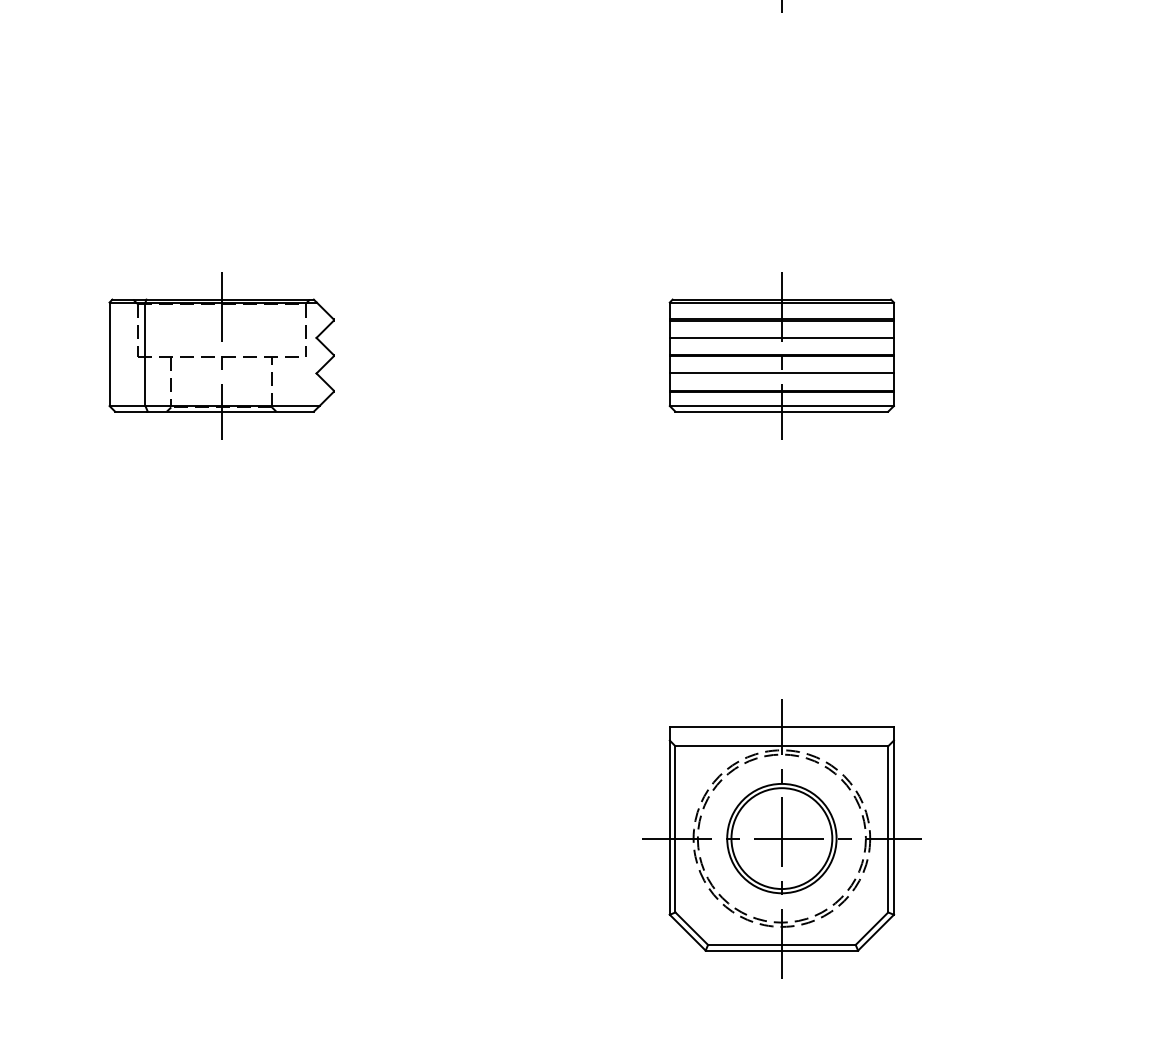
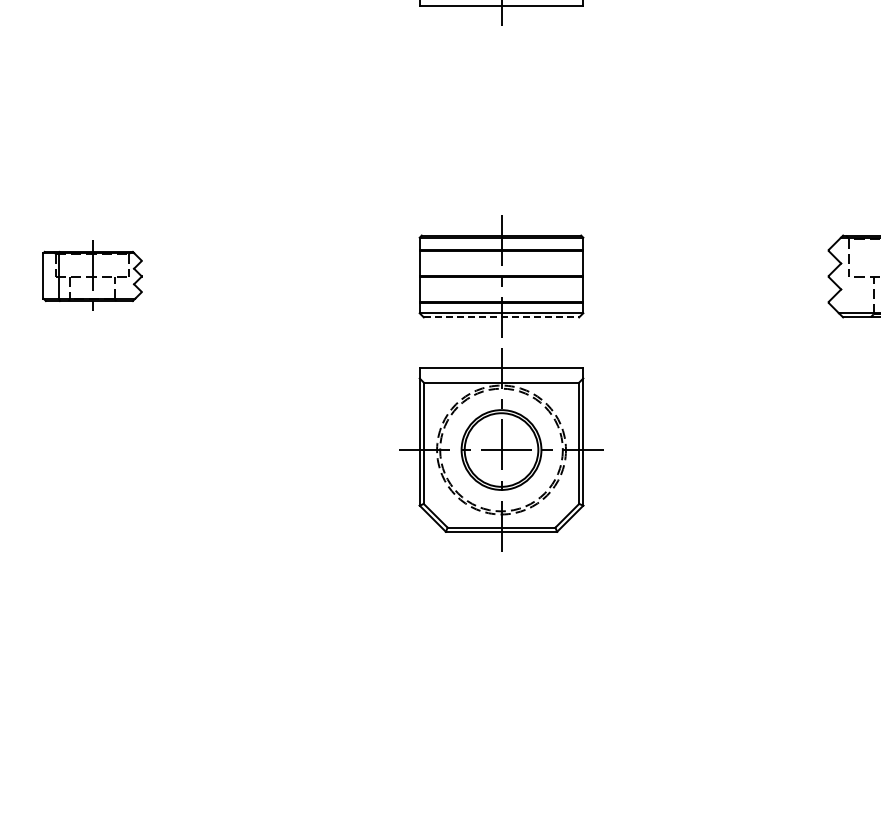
line: (781, 337) -> (501, 263), removed
part: (221, 355) -> (92, 276), size x0.6
line: (781, 373) -> (501, 289), removed
line: (781, 411) -> (501, 317), solid -> dashed
part: (781, 837) -> (501, 449), moved

